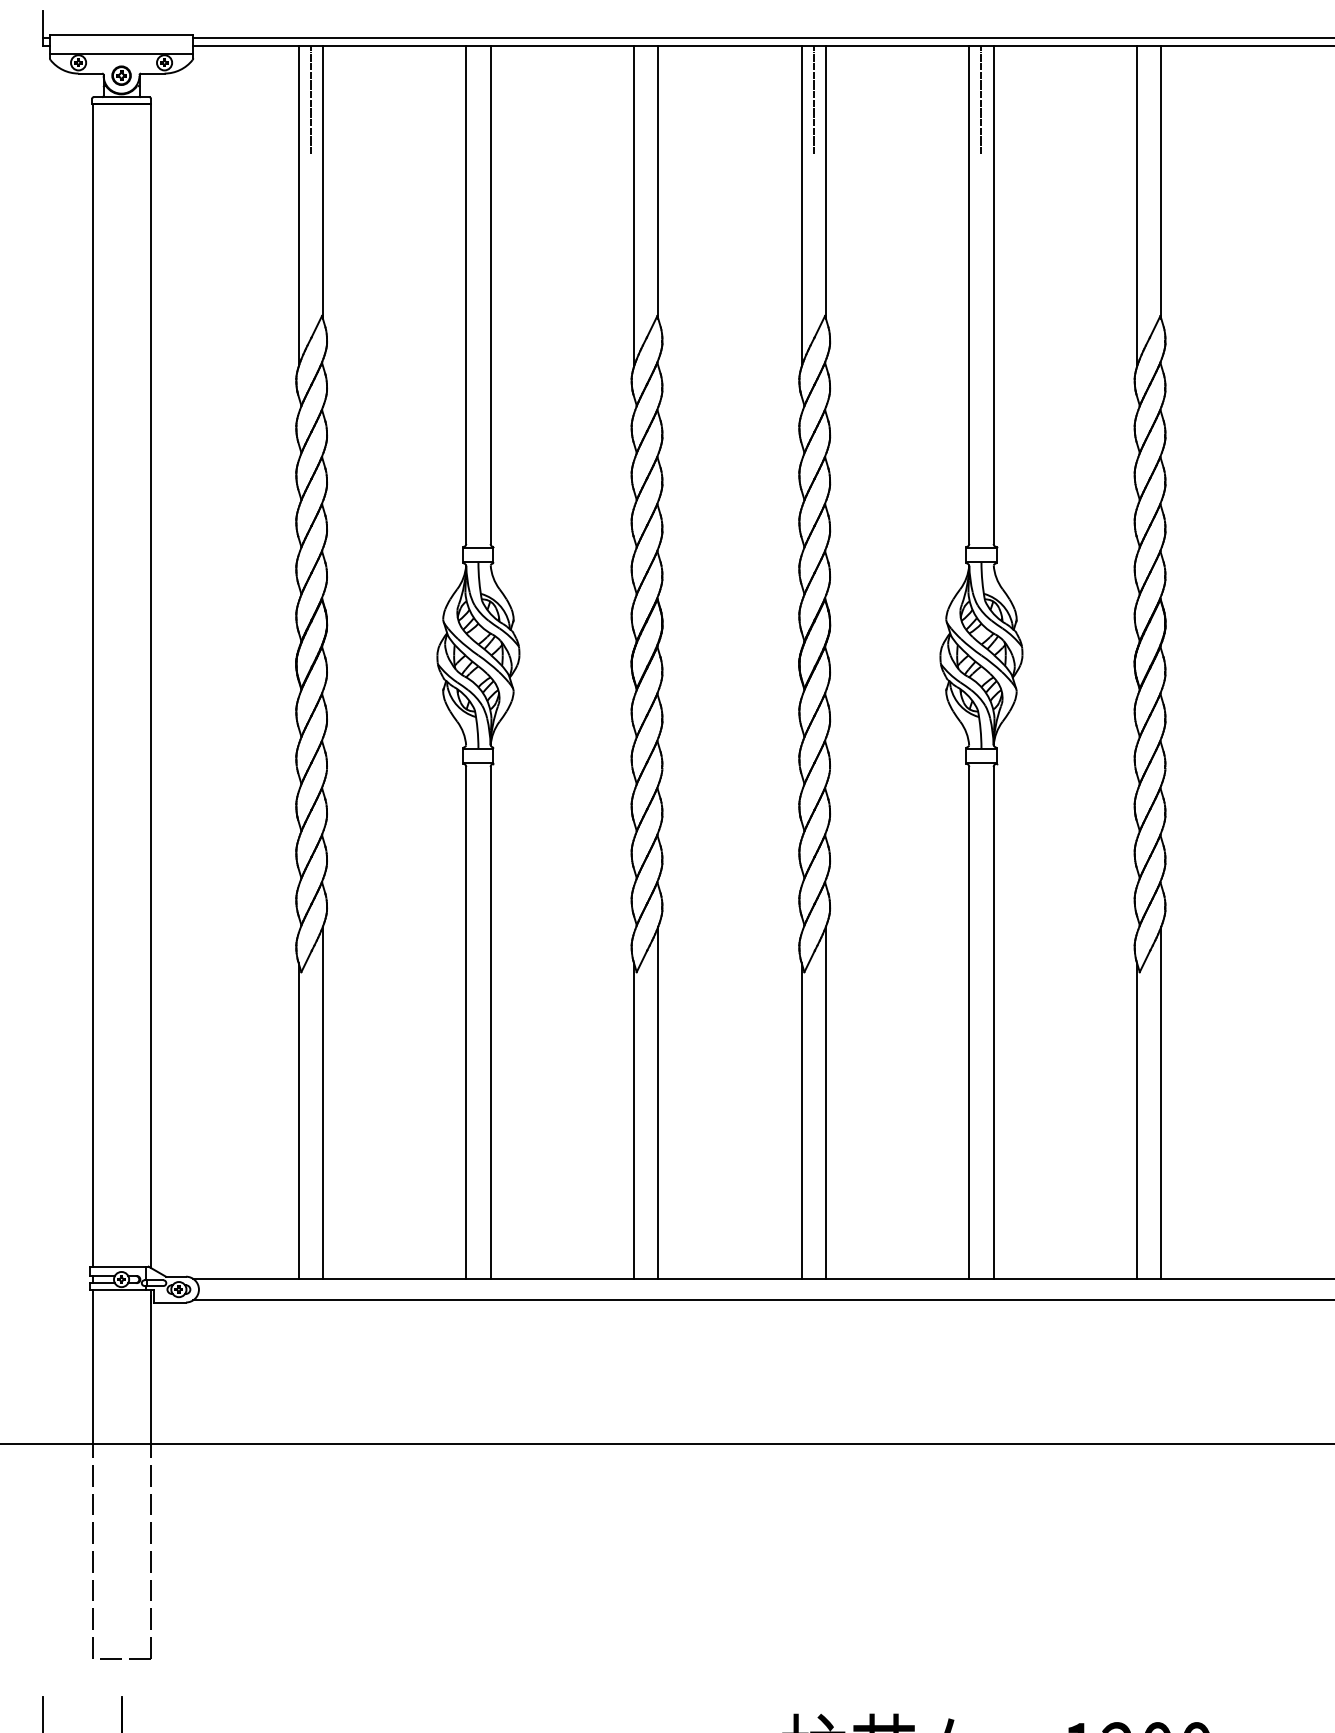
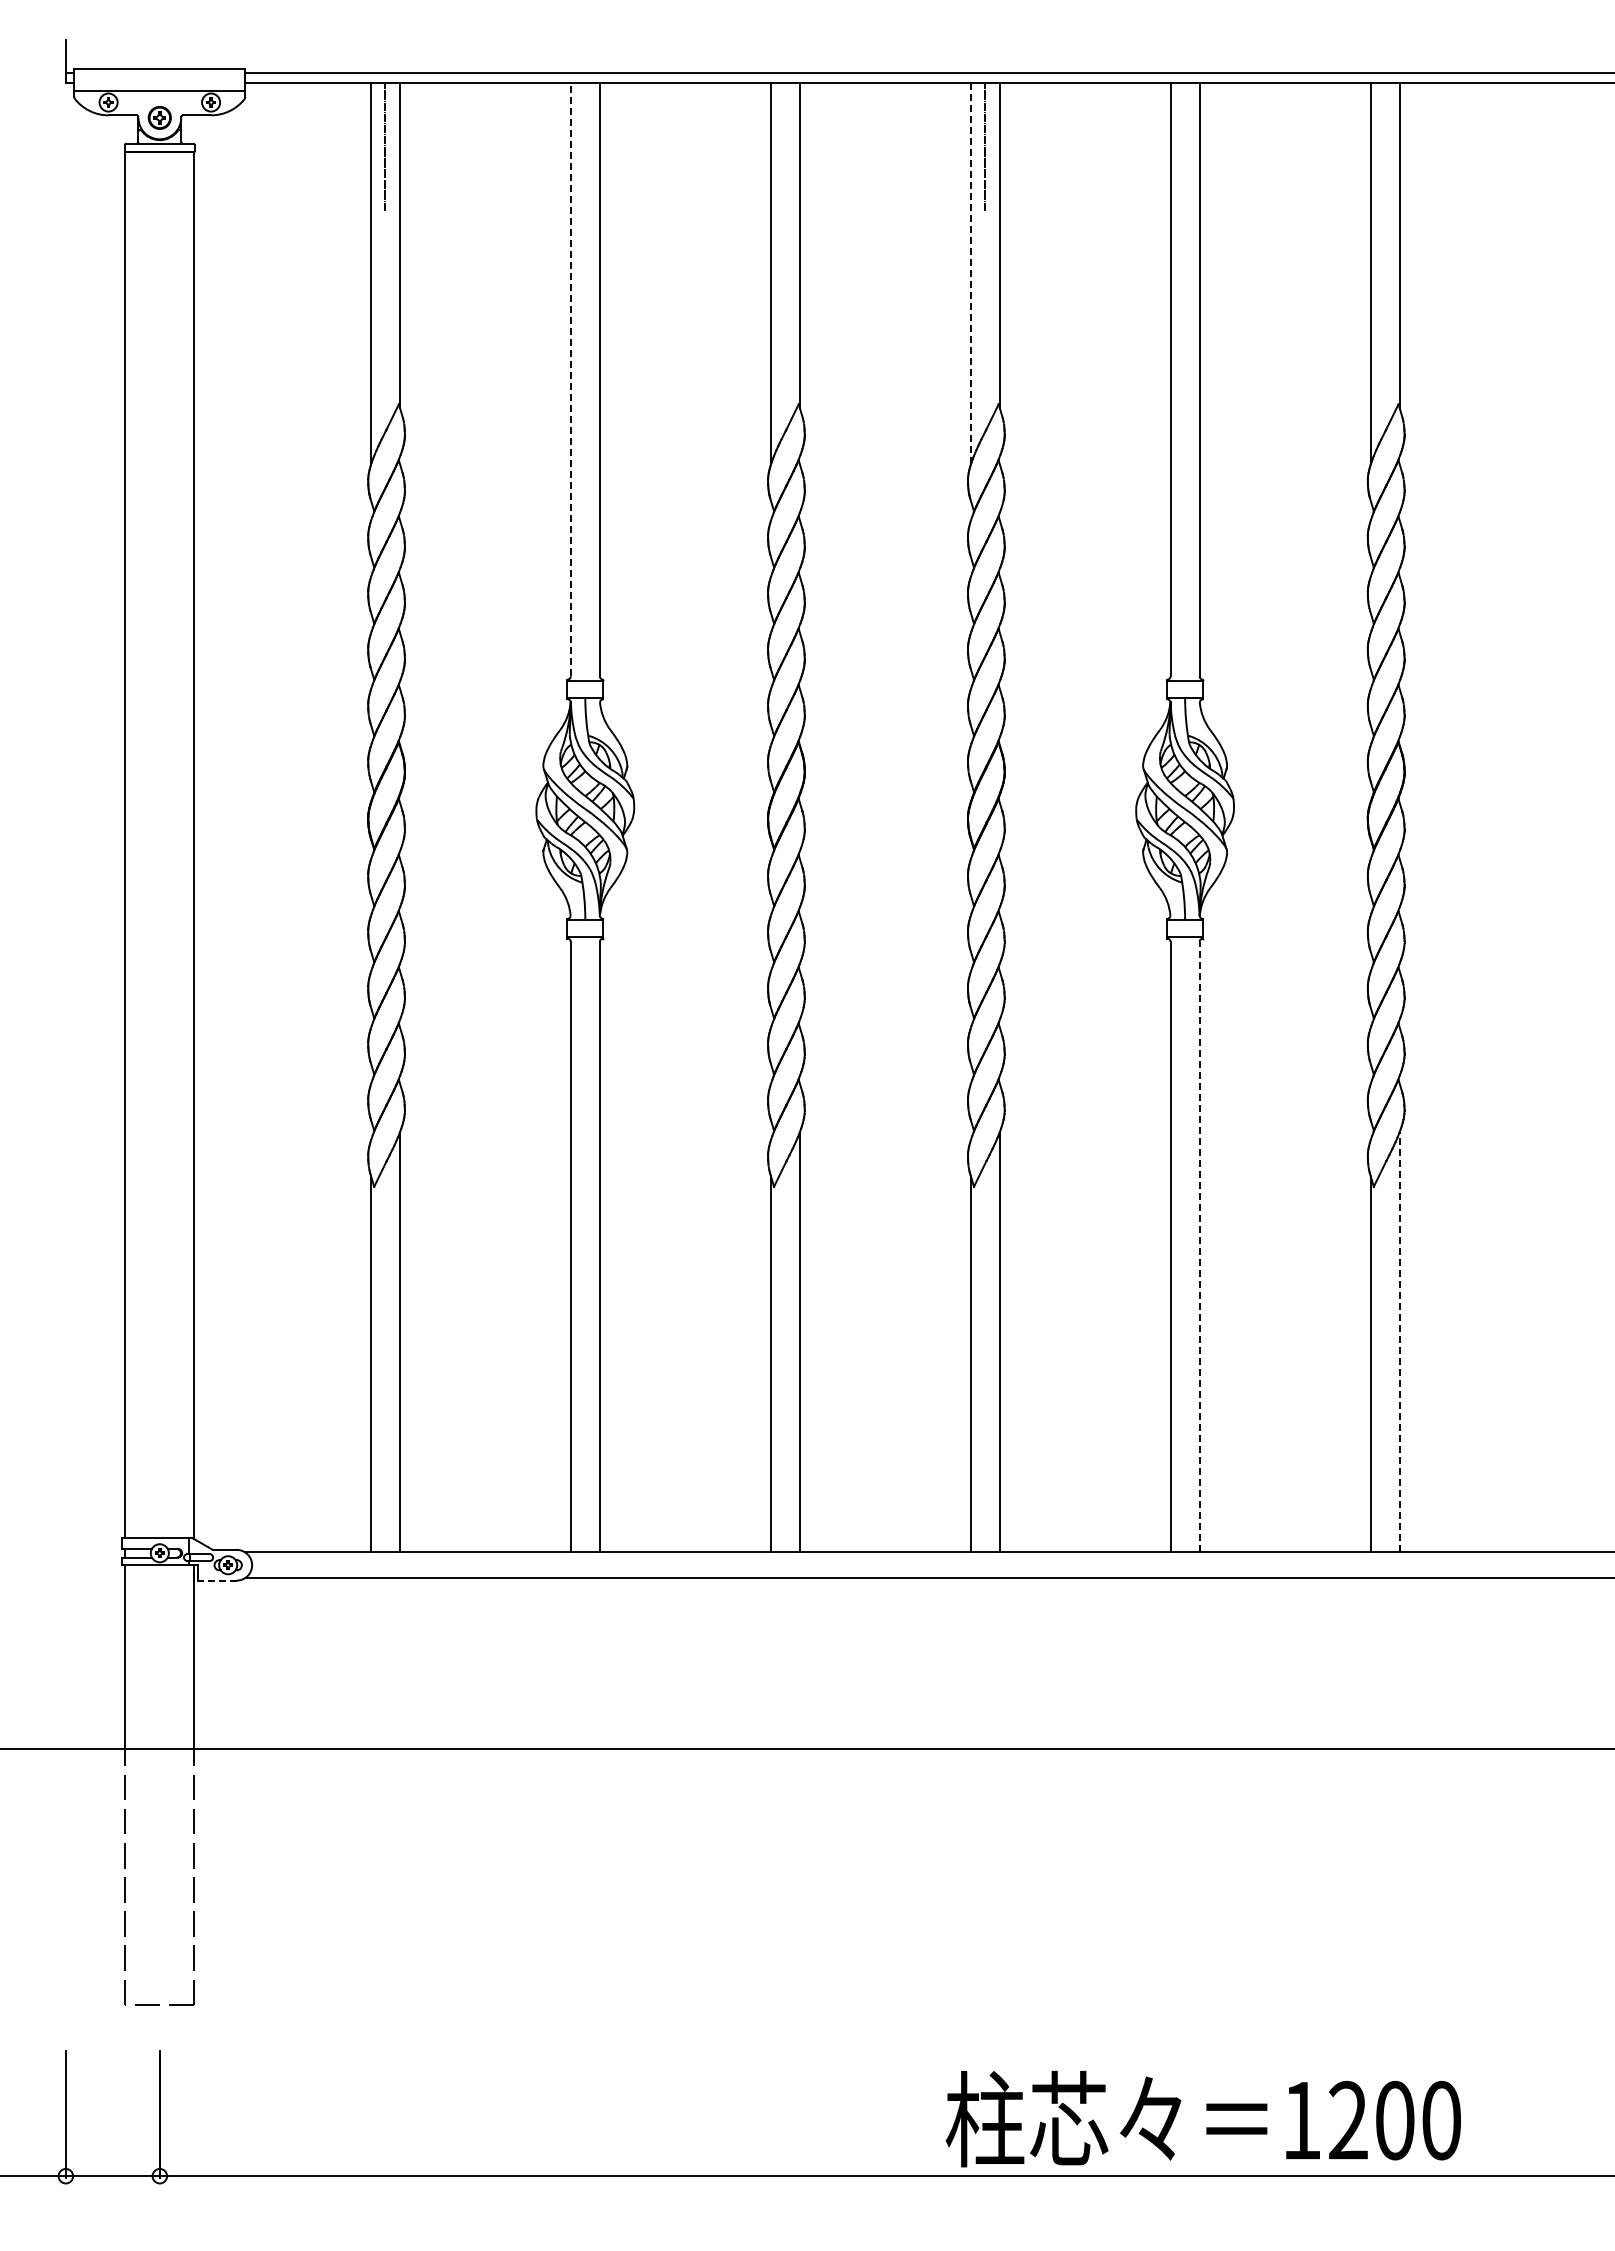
line: (981, 99) -> (1185, 146), removed
line: (801, 206) -> (970, 273), solid -> dashed
line: (466, 295) -> (570, 379), solid -> dashed
line: (993, 1022) -> (1199, 1246), solid -> dashed
line: (1161, 1102) -> (1399, 1342), solid -> dashed
line: (169, 1302) -> (217, 1580), solid -> dashed

